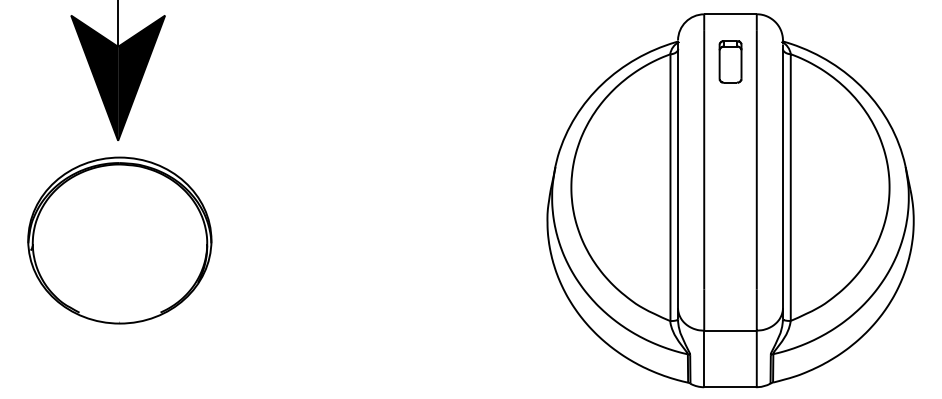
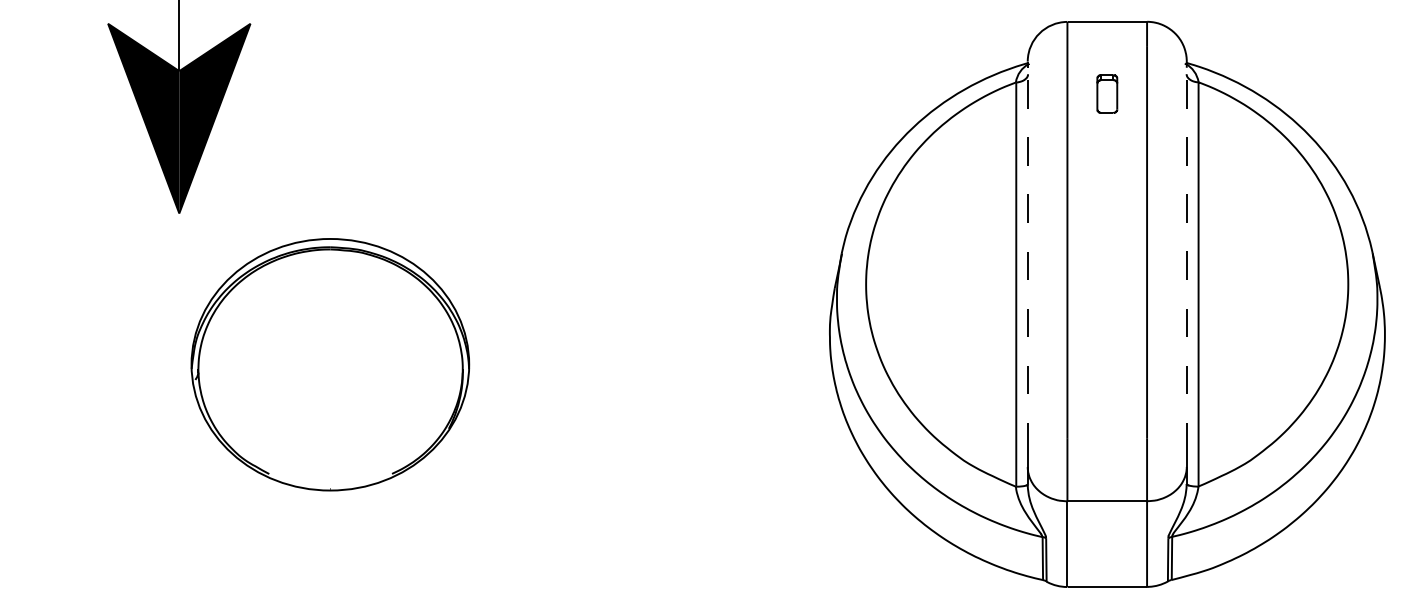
part: (730, 61) -> (1107, 93), size x0.6
line: (678, 171) -> (1028, 260), solid -> dashed
line: (782, 171) -> (1186, 260), solid -> dashed
part: (119, 240) -> (329, 364), moved

